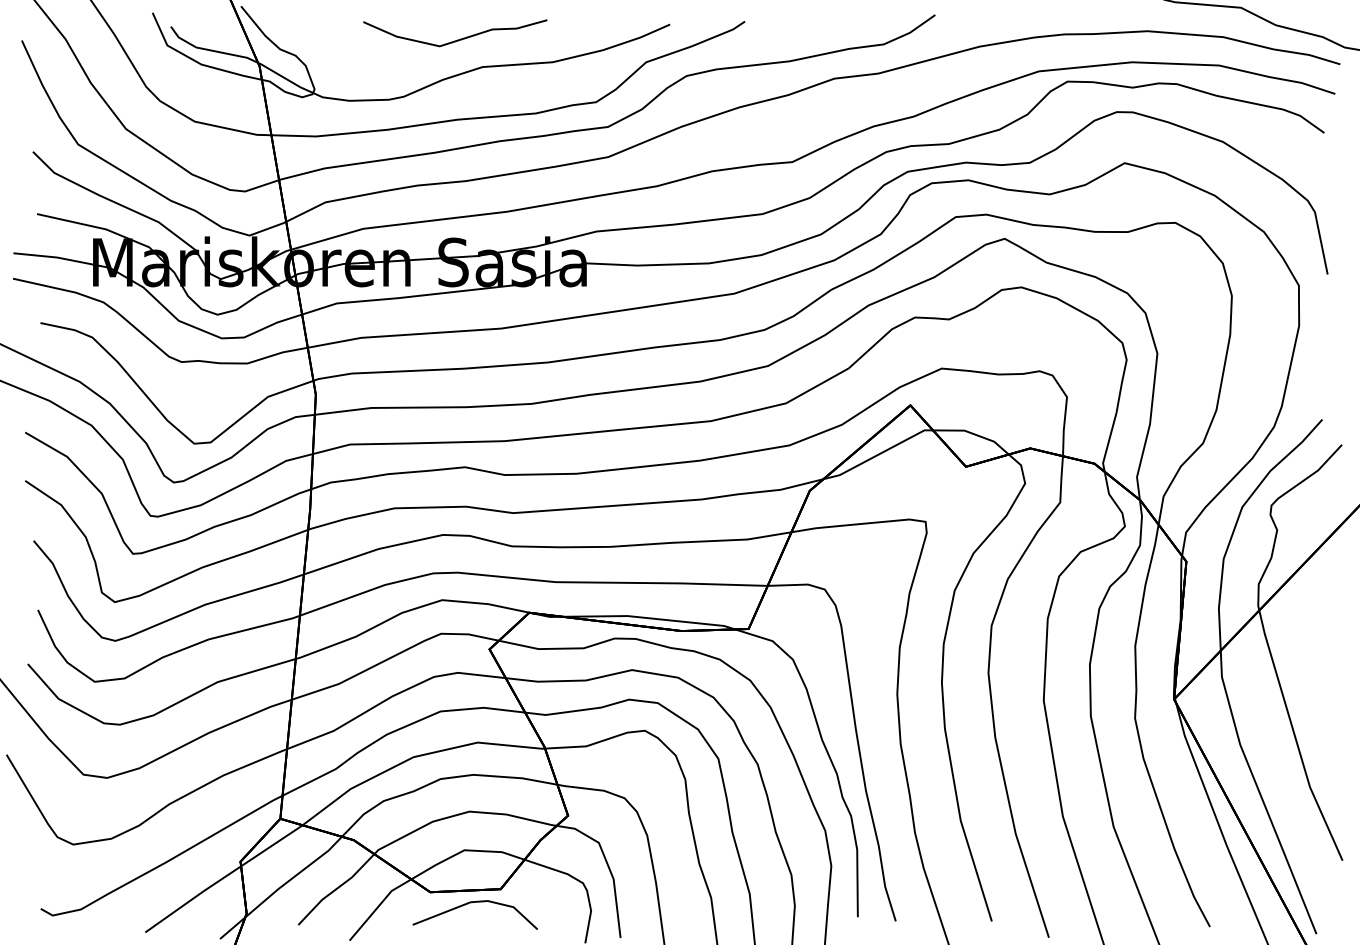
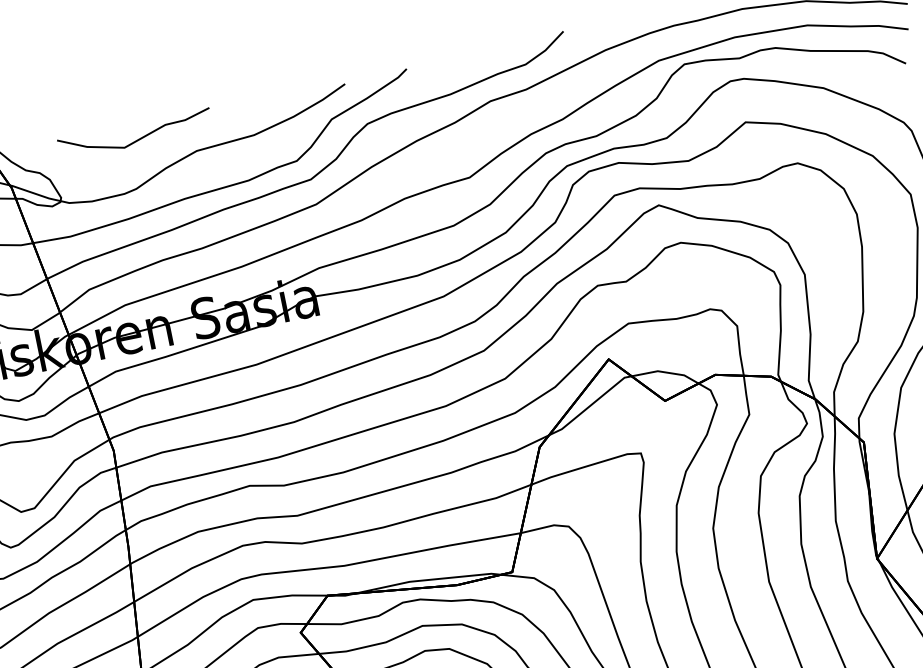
curve: (457, 39) -> (138, 139), moved

